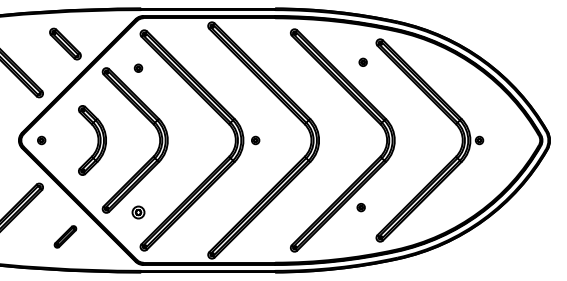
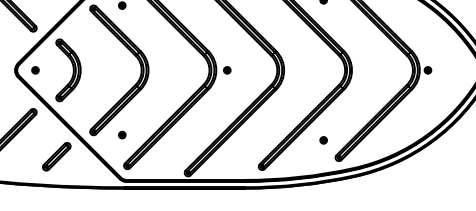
part: (92, 140) -> (68, 70), moved
part: (360, 207) -> (323, 140), moved
part: (138, 212) -> (122, 134), size x0.62
part: (65, 236) -> (56, 156), size x1.43

